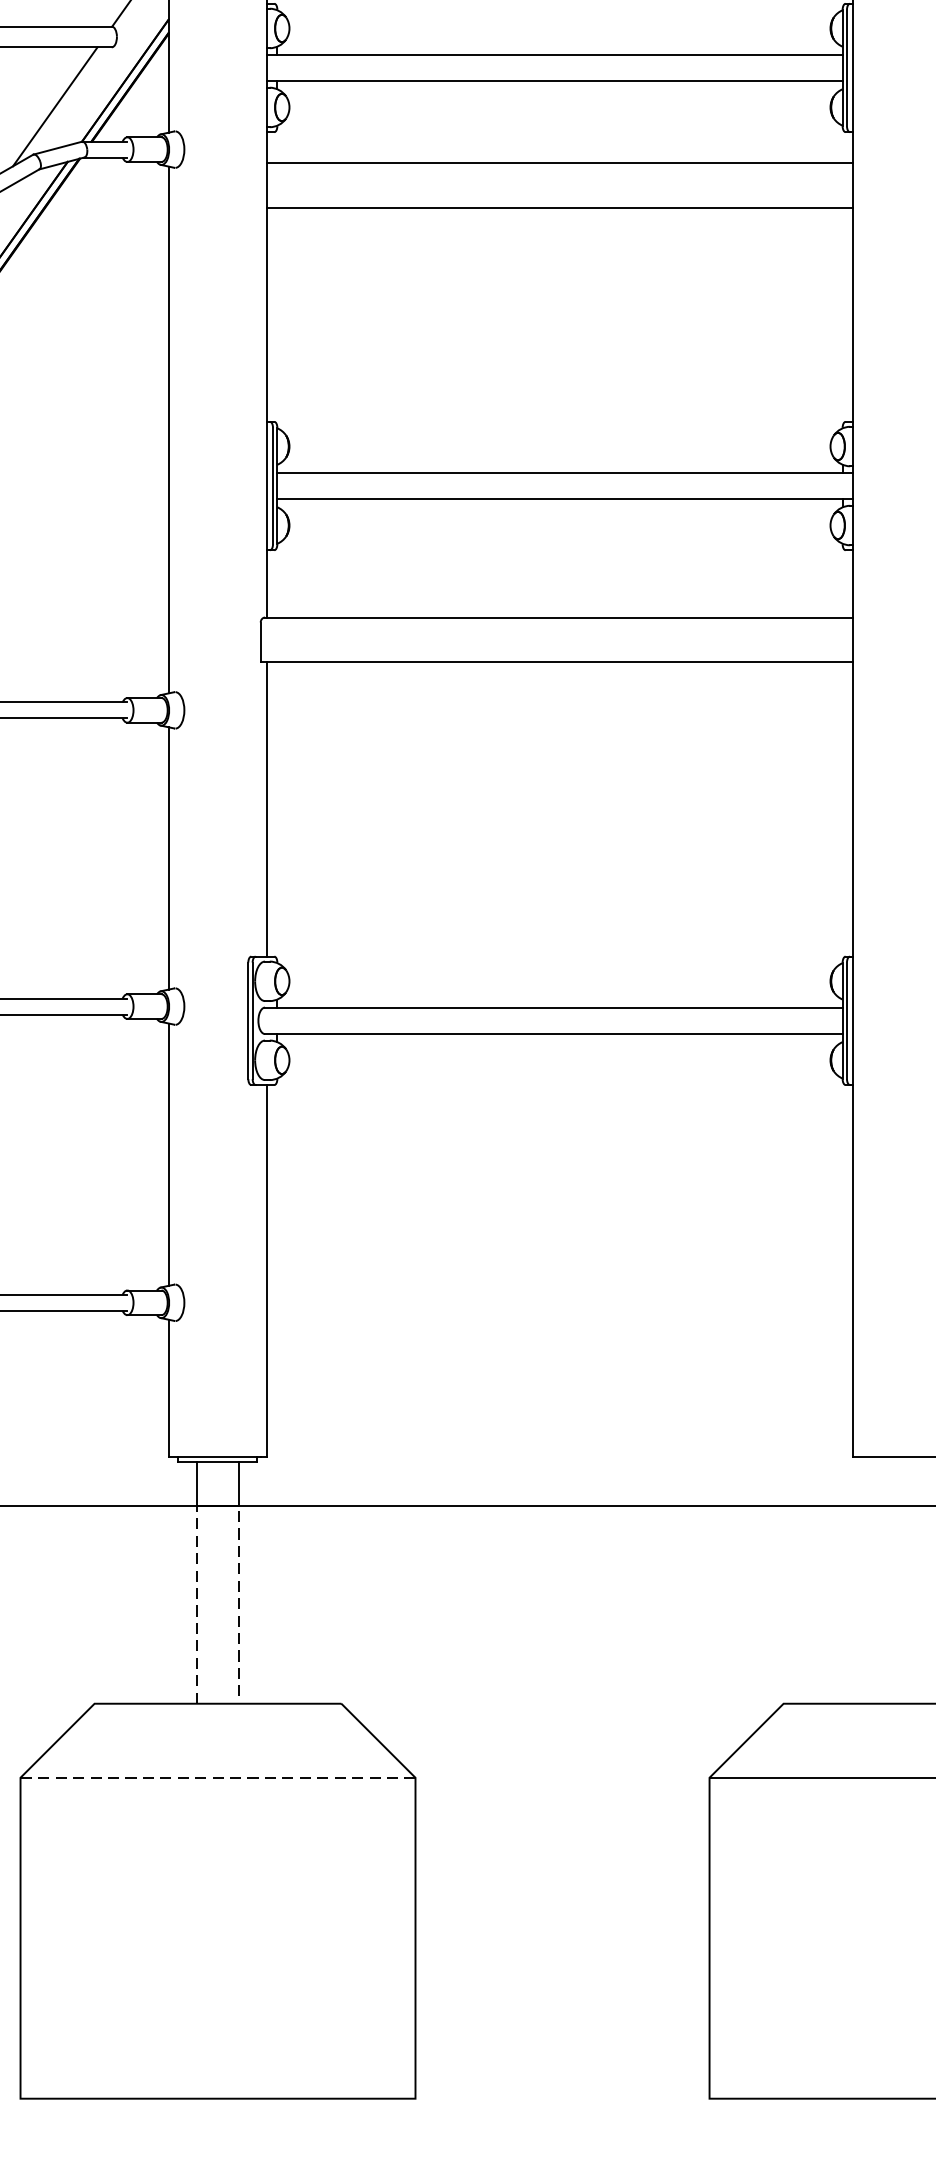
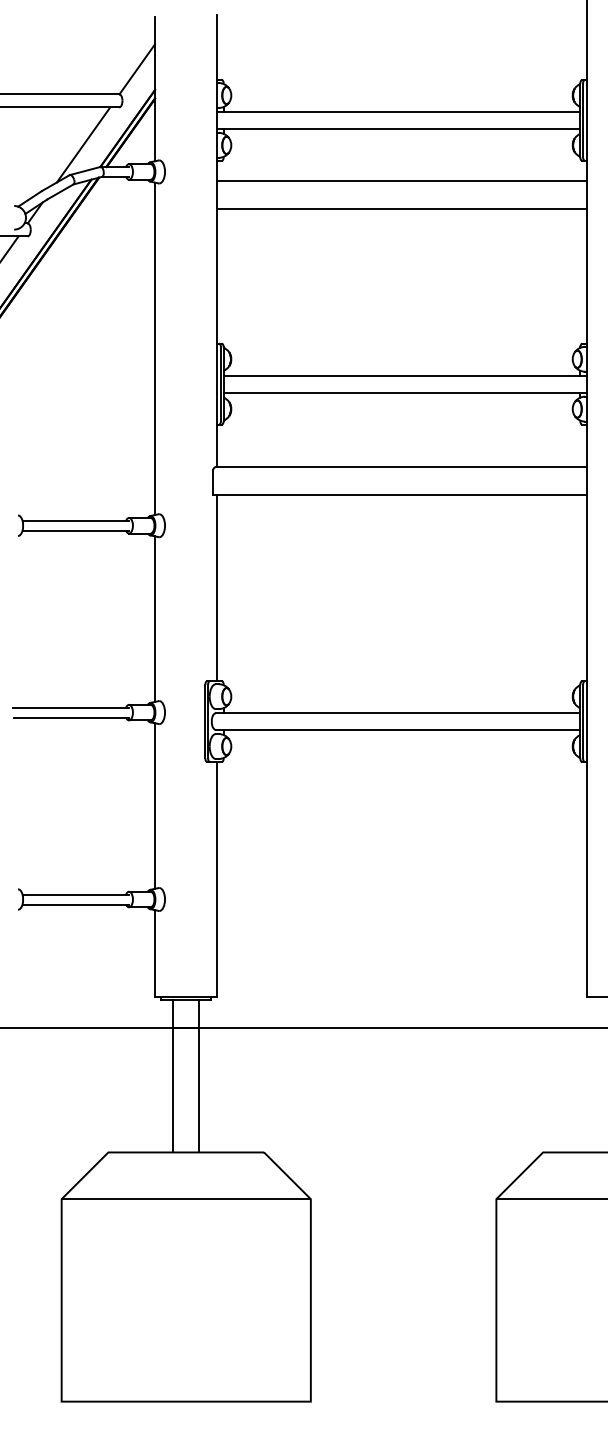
line: (218, 1505) -> (186, 1027), dashed -> solid
line: (218, 1778) -> (186, 1199), dashed -> solid

